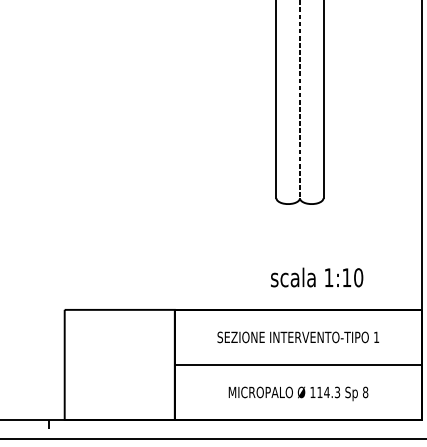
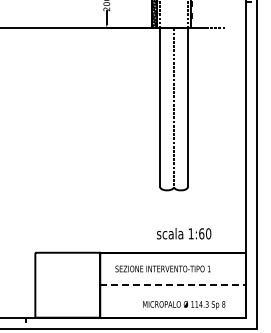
text: (346, 277) -> (201, 233), 1:10 -> 1:60
text: (297, 336) -> (162, 268), moved
line: (299, 365) -> (173, 285), solid -> dashed
text: (299, 394) -> (184, 305), moved

